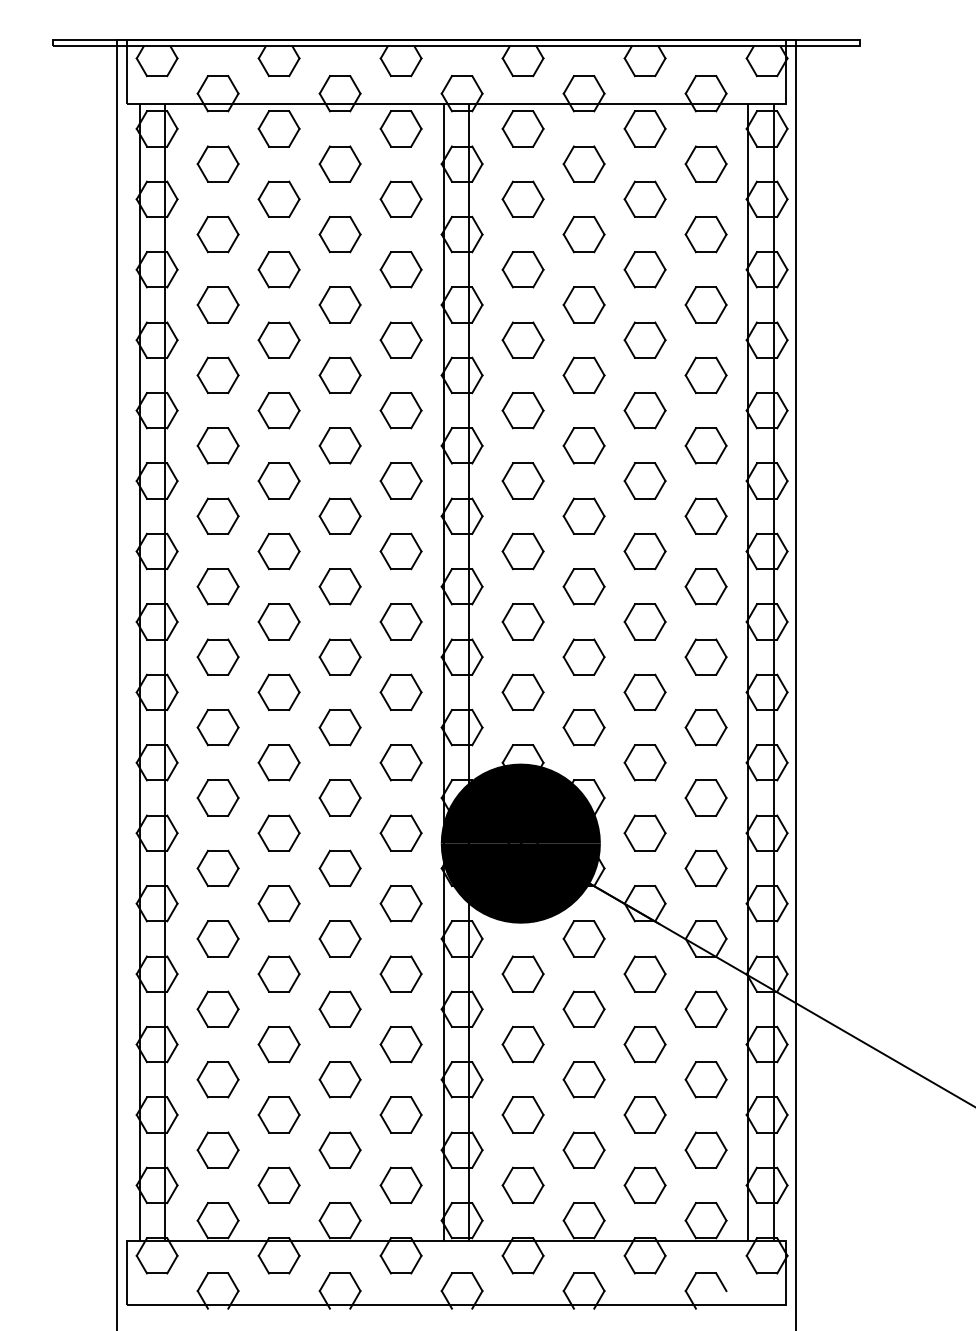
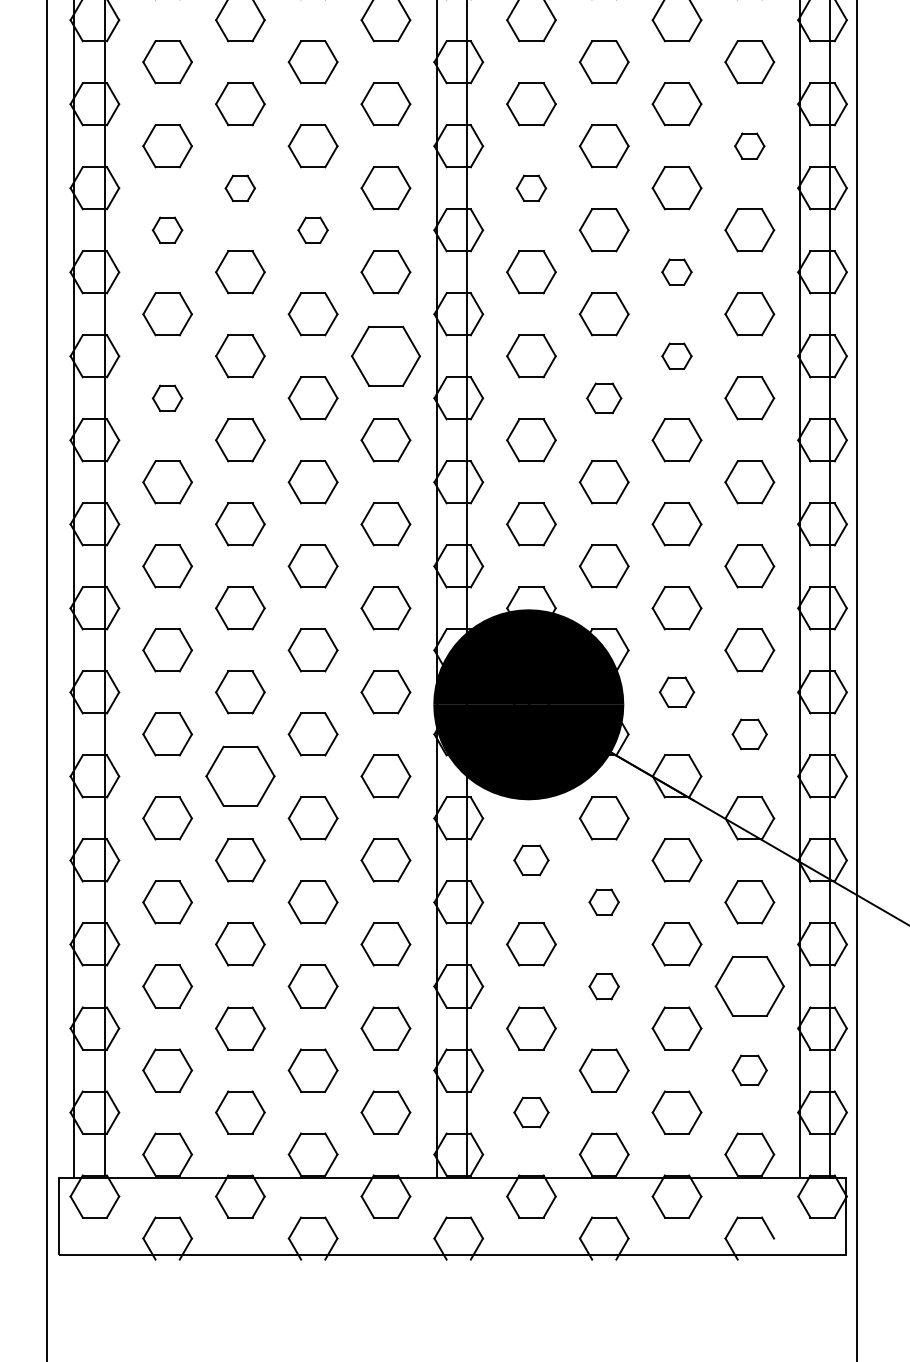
part: (705, 375) -> (749, 146), size x0.6
part: (278, 410) -> (239, 188), size x0.6
part: (522, 410) -> (530, 188), size x0.6
part: (217, 445) -> (166, 229), size x0.6
part: (339, 445) -> (312, 229), size x0.6
part: (644, 480) -> (676, 271), size x0.6
part: (400, 551) -> (385, 356), size x1.4
part: (644, 551) -> (676, 356), size x0.6
part: (217, 586) -> (166, 398), size x0.6
part: (583, 586) -> (603, 398), size x0.7
part: (644, 832) -> (676, 691), size x0.7
part: (705, 868) -> (749, 734), size x0.7
part: (278, 903) -> (239, 776), size x1.4
part: (522, 973) -> (530, 859), size x0.7
part: (583, 1008) -> (603, 901), size x0.6
part: (583, 1079) -> (603, 986), size x0.6
part: (705, 1079) -> (749, 986), size x1.4
part: (705, 1149) -> (749, 1069), size x0.7
part: (522, 1185) -> (530, 1112), size x0.7

